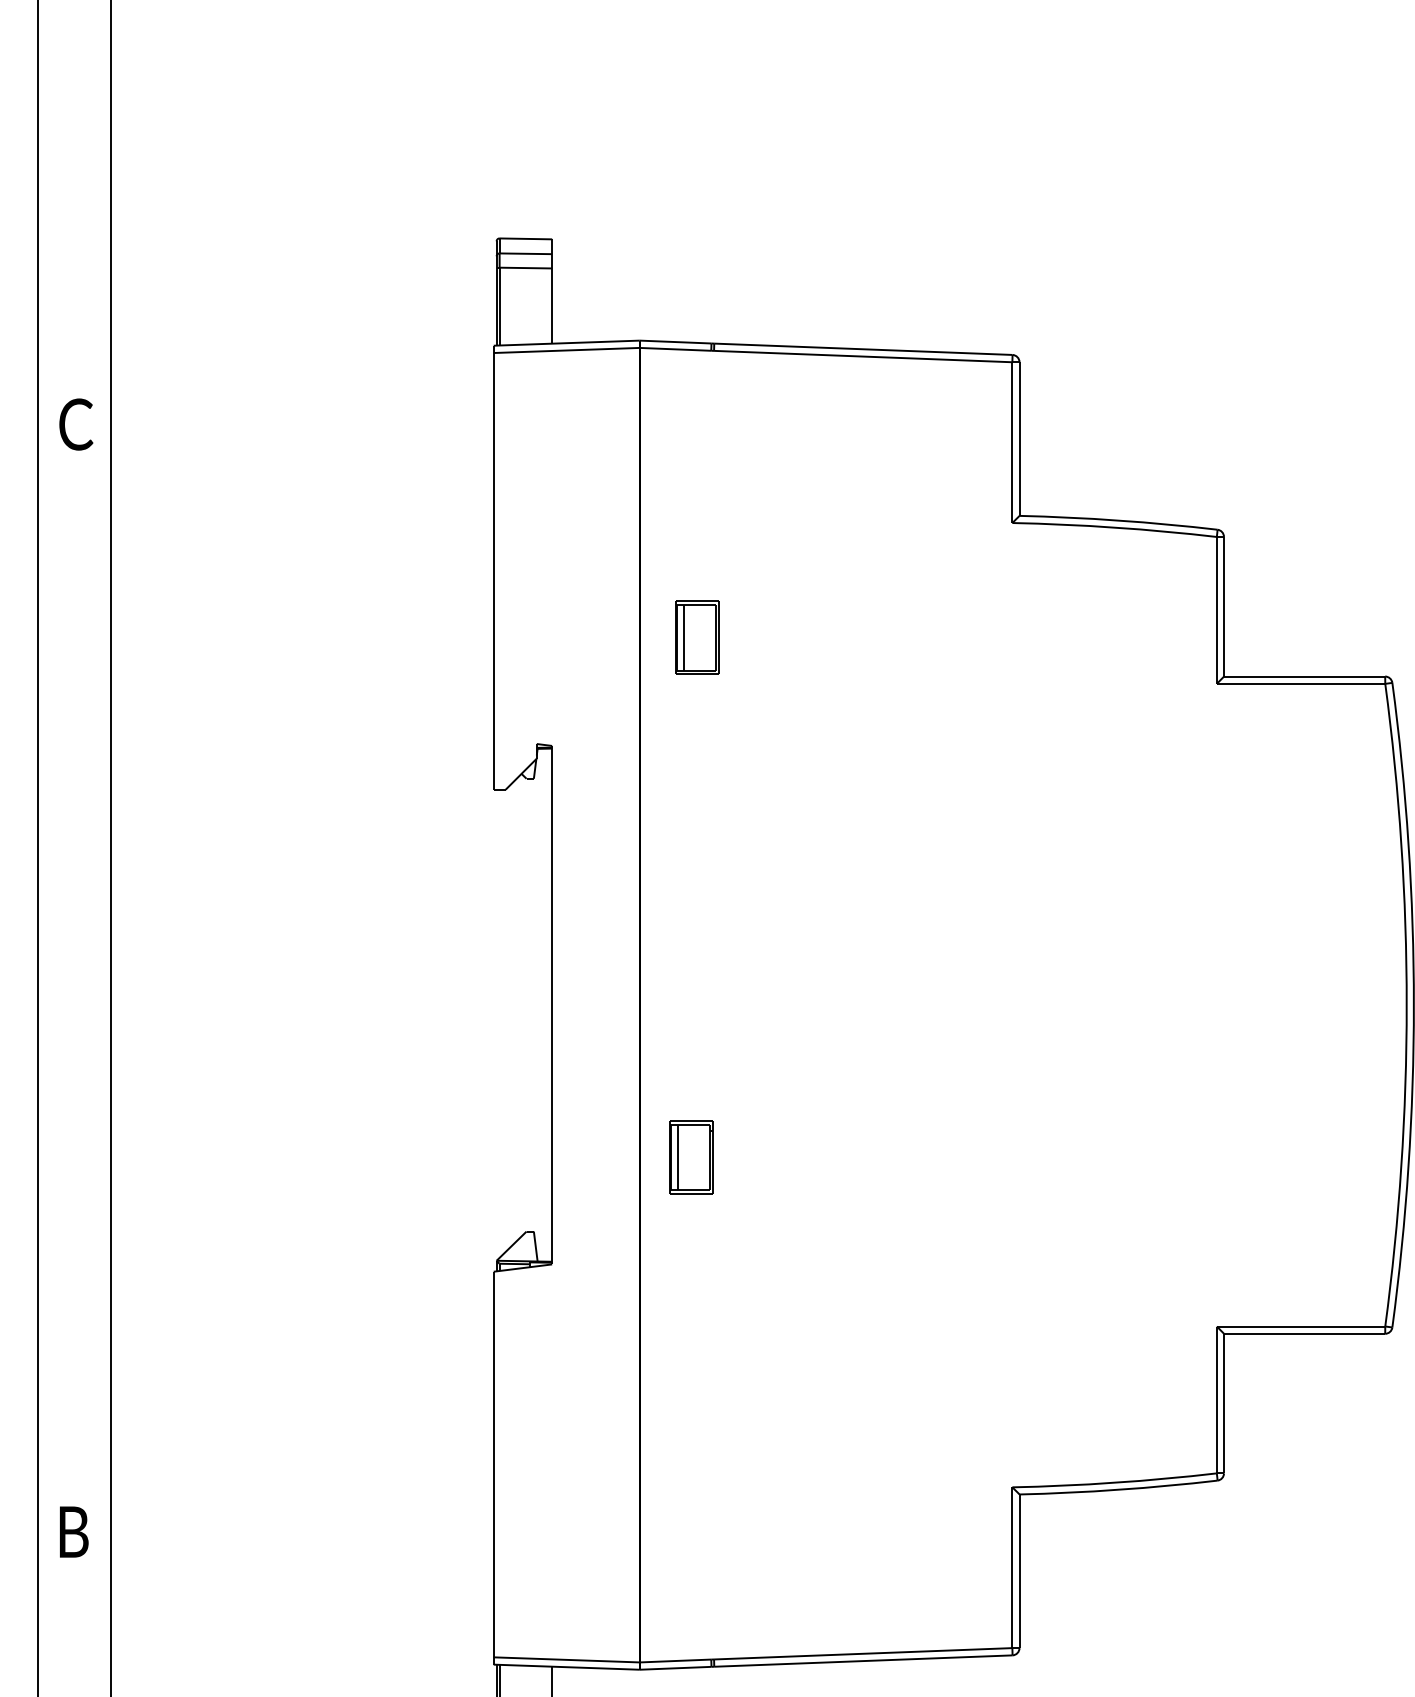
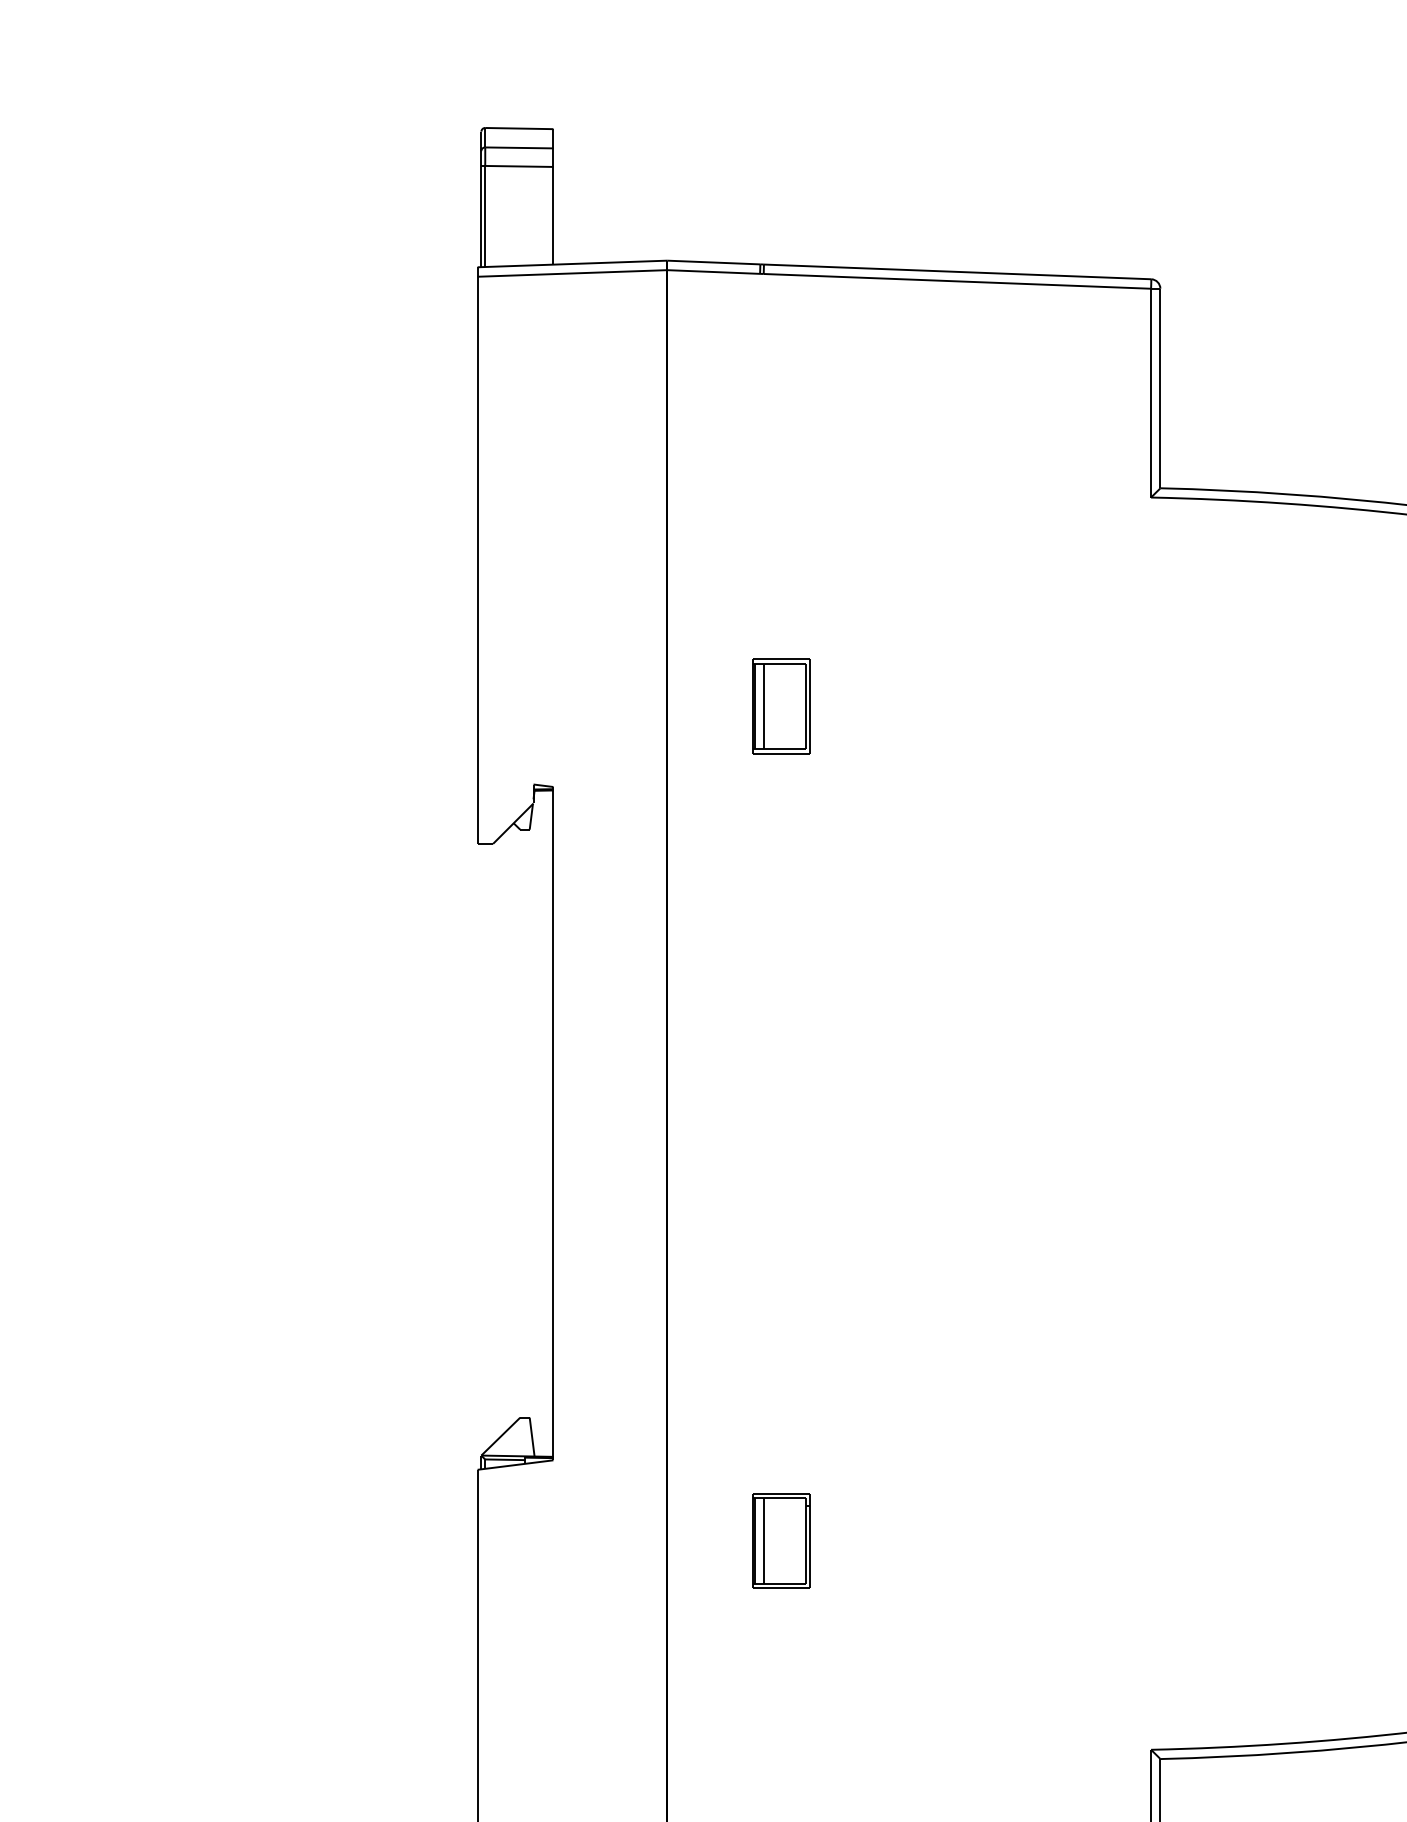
part: (697, 637) -> (781, 705), moved
part: (691, 1157) -> (781, 1540), moved

